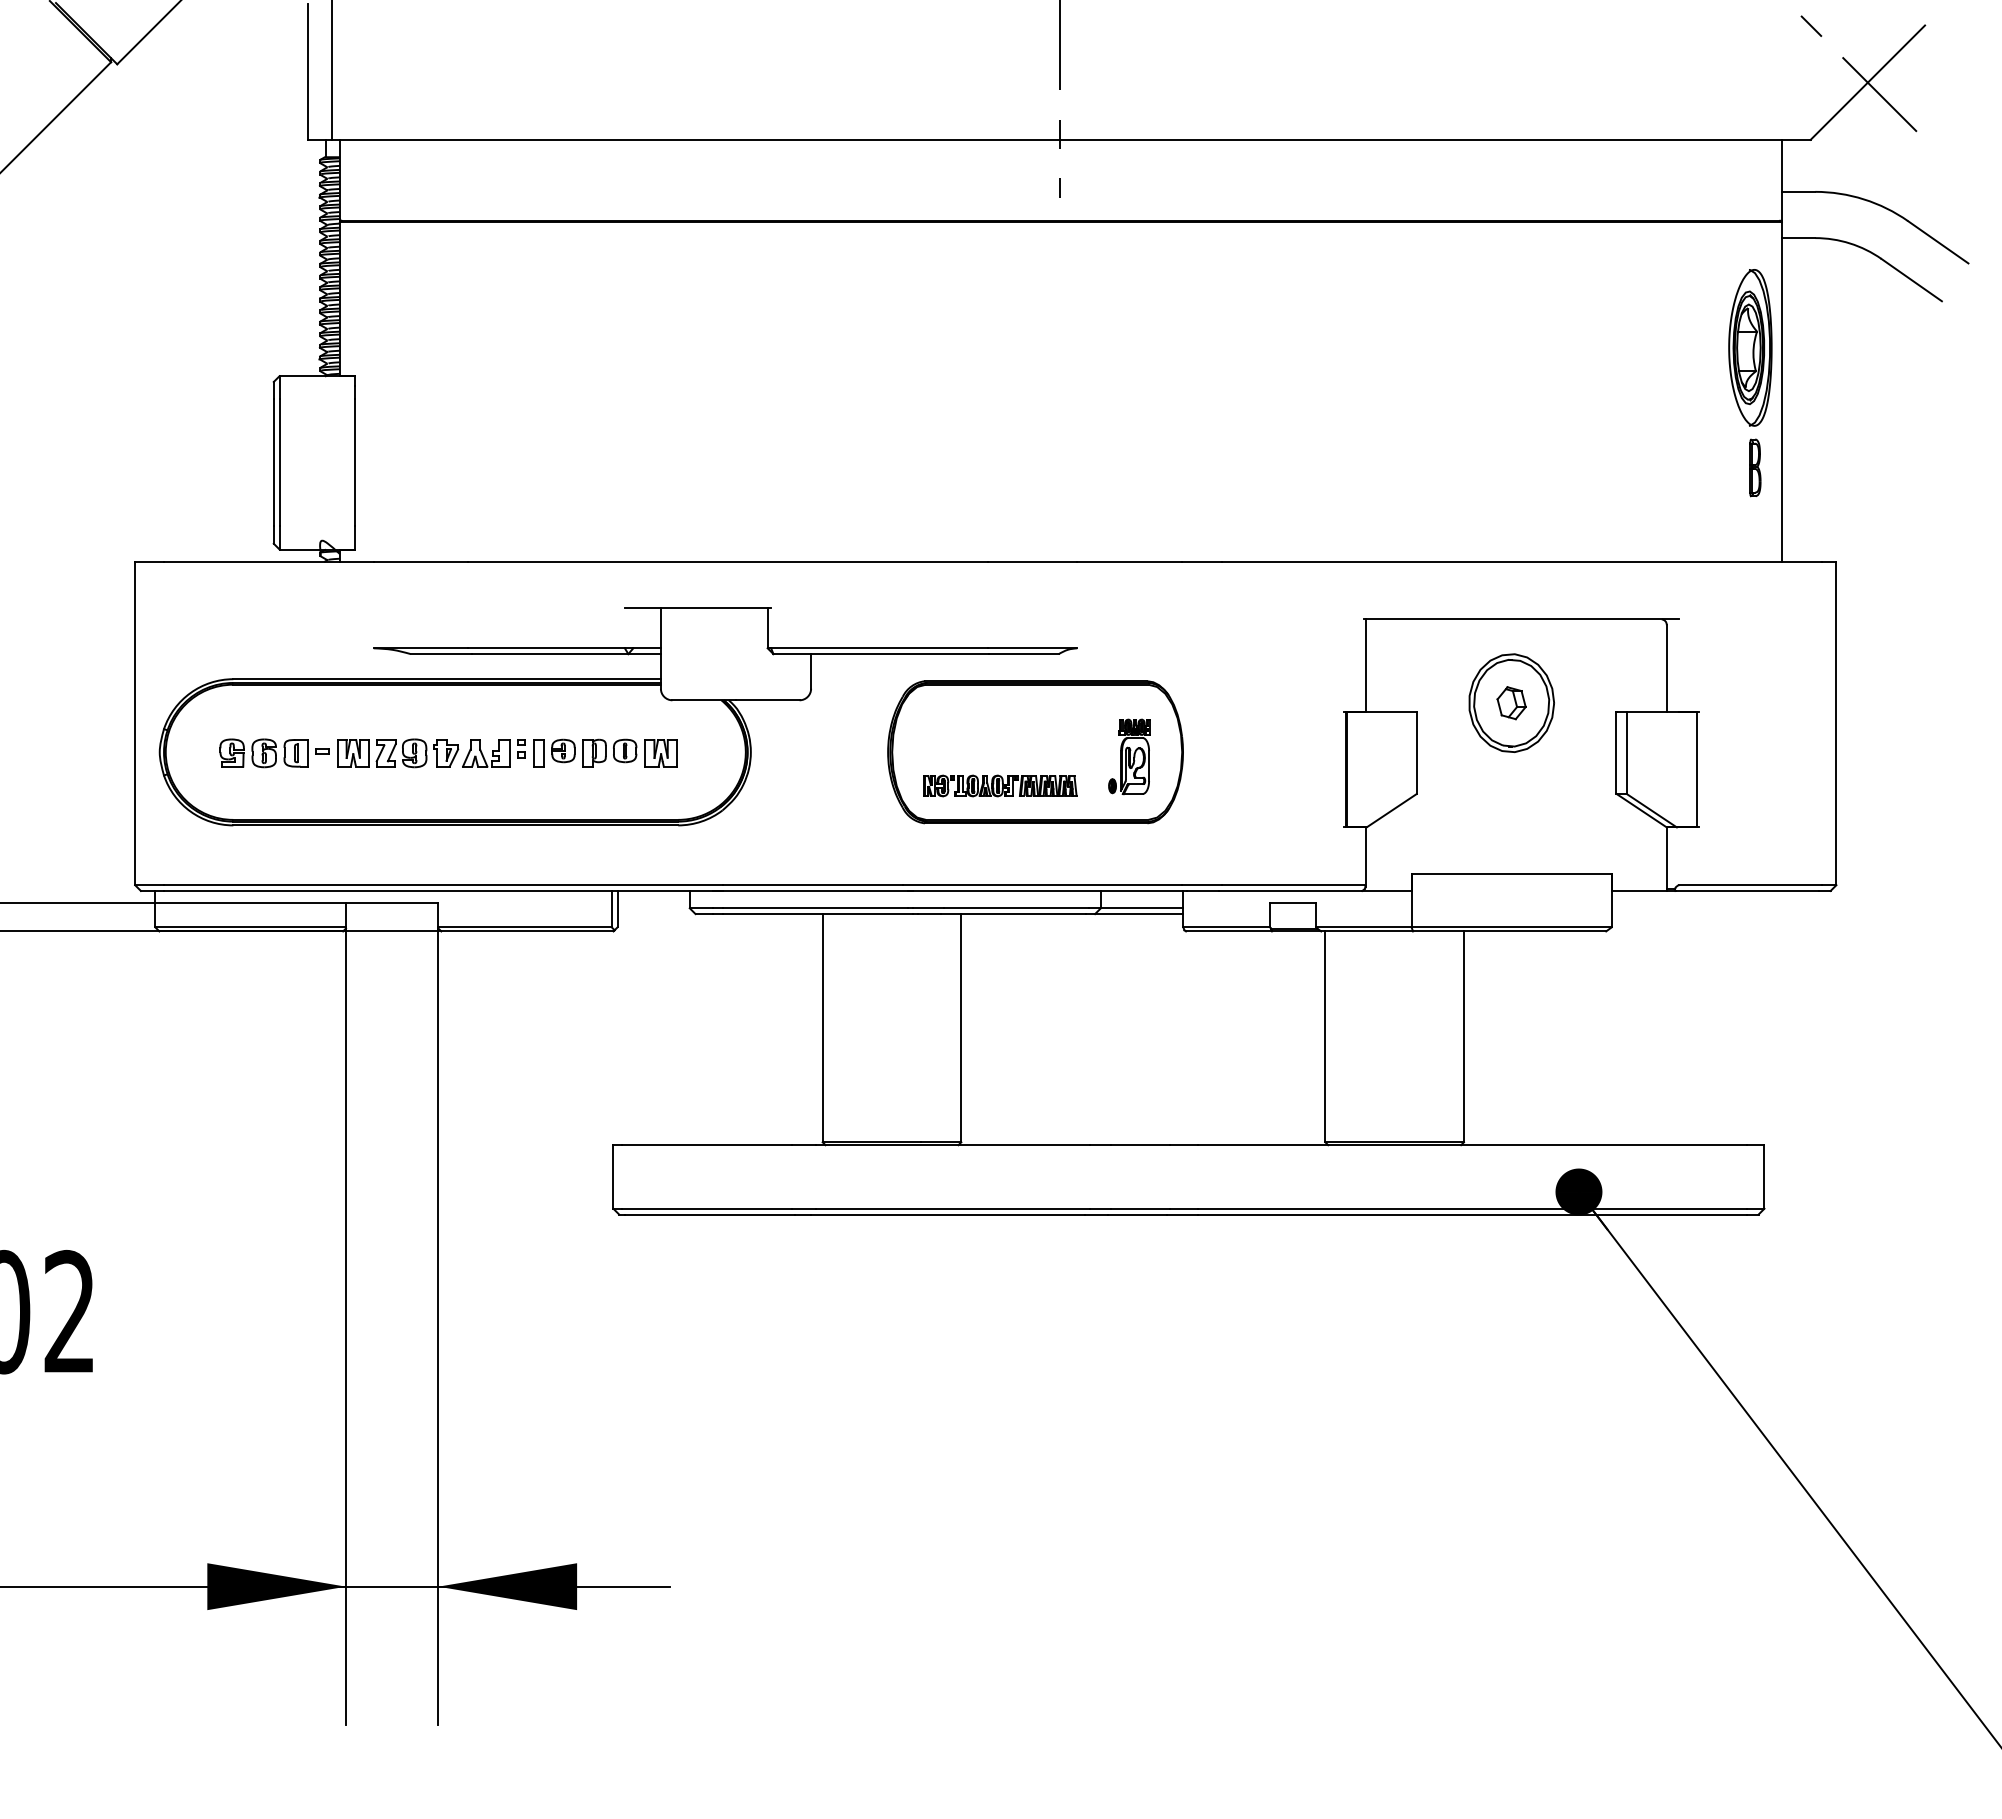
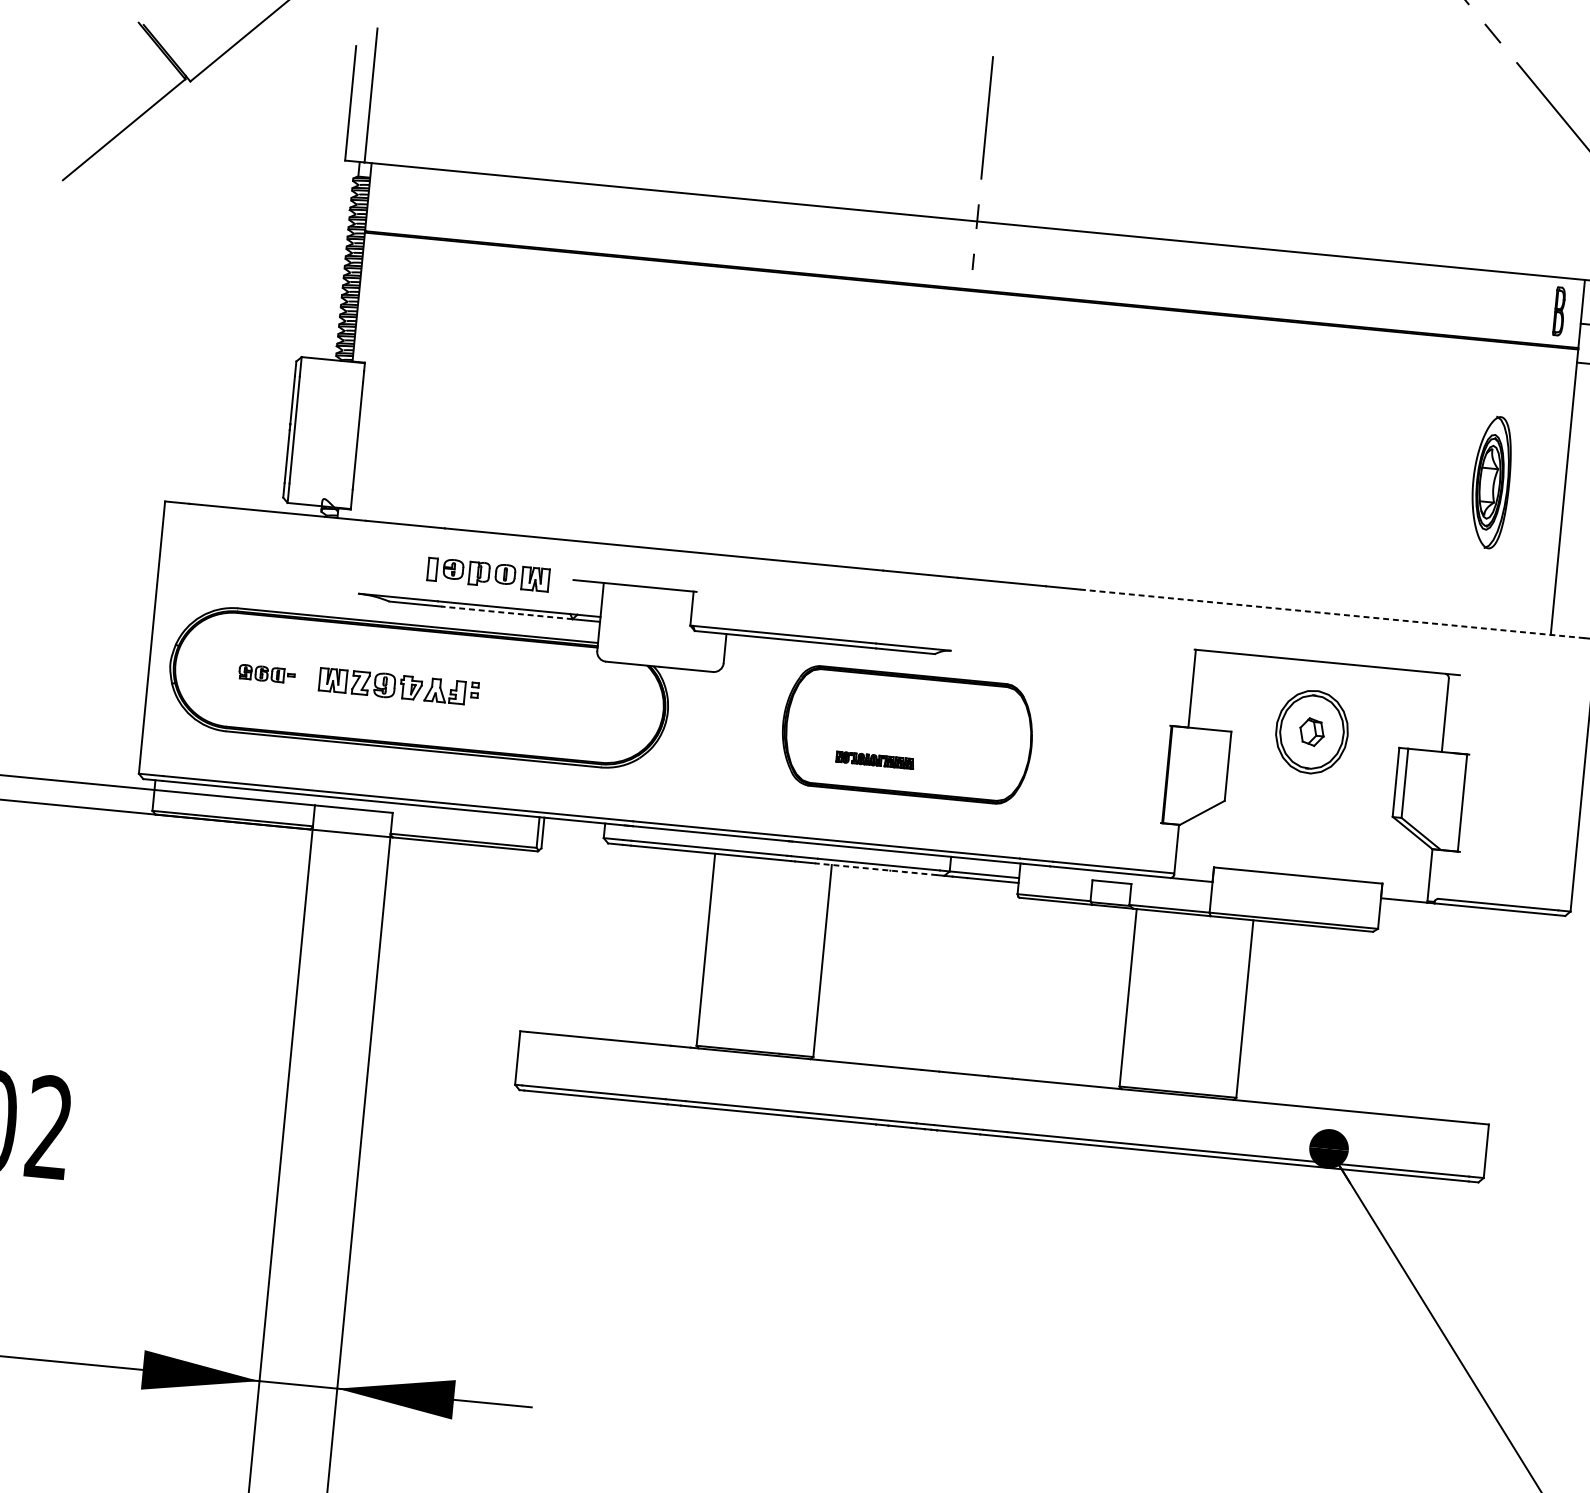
part: (1750, 347) -> (1491, 482), moved
part: (1755, 467) -> (1559, 311), moved
line: (1521, 561) -> (1331, 613), solid -> dashed
line: (550, 654) -> (507, 613), solid -> dashed
part: (605, 752) -> (488, 574), moved
part: (274, 753) -> (266, 674), size x0.6
part: (1129, 756) -> (986, 746), removed
part: (1000, 785) -> (875, 759), size x0.6
line: (1013, 914) -> (875, 869), solid -> dashed

